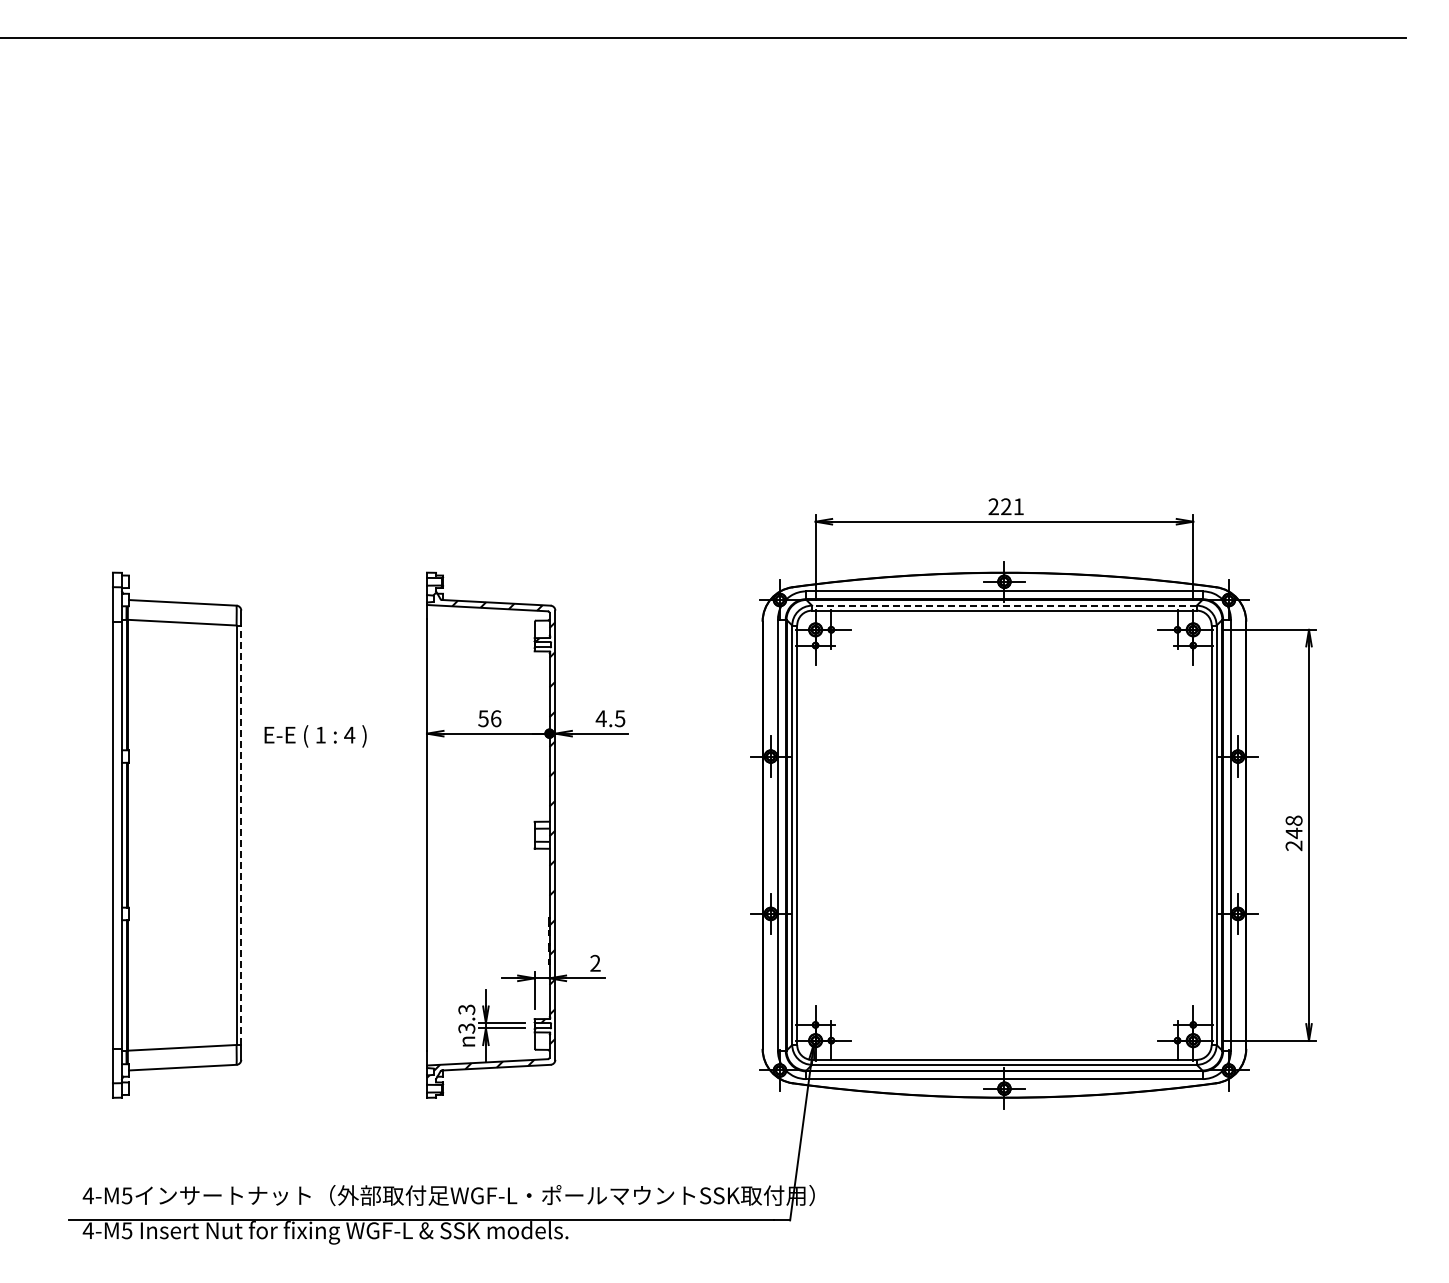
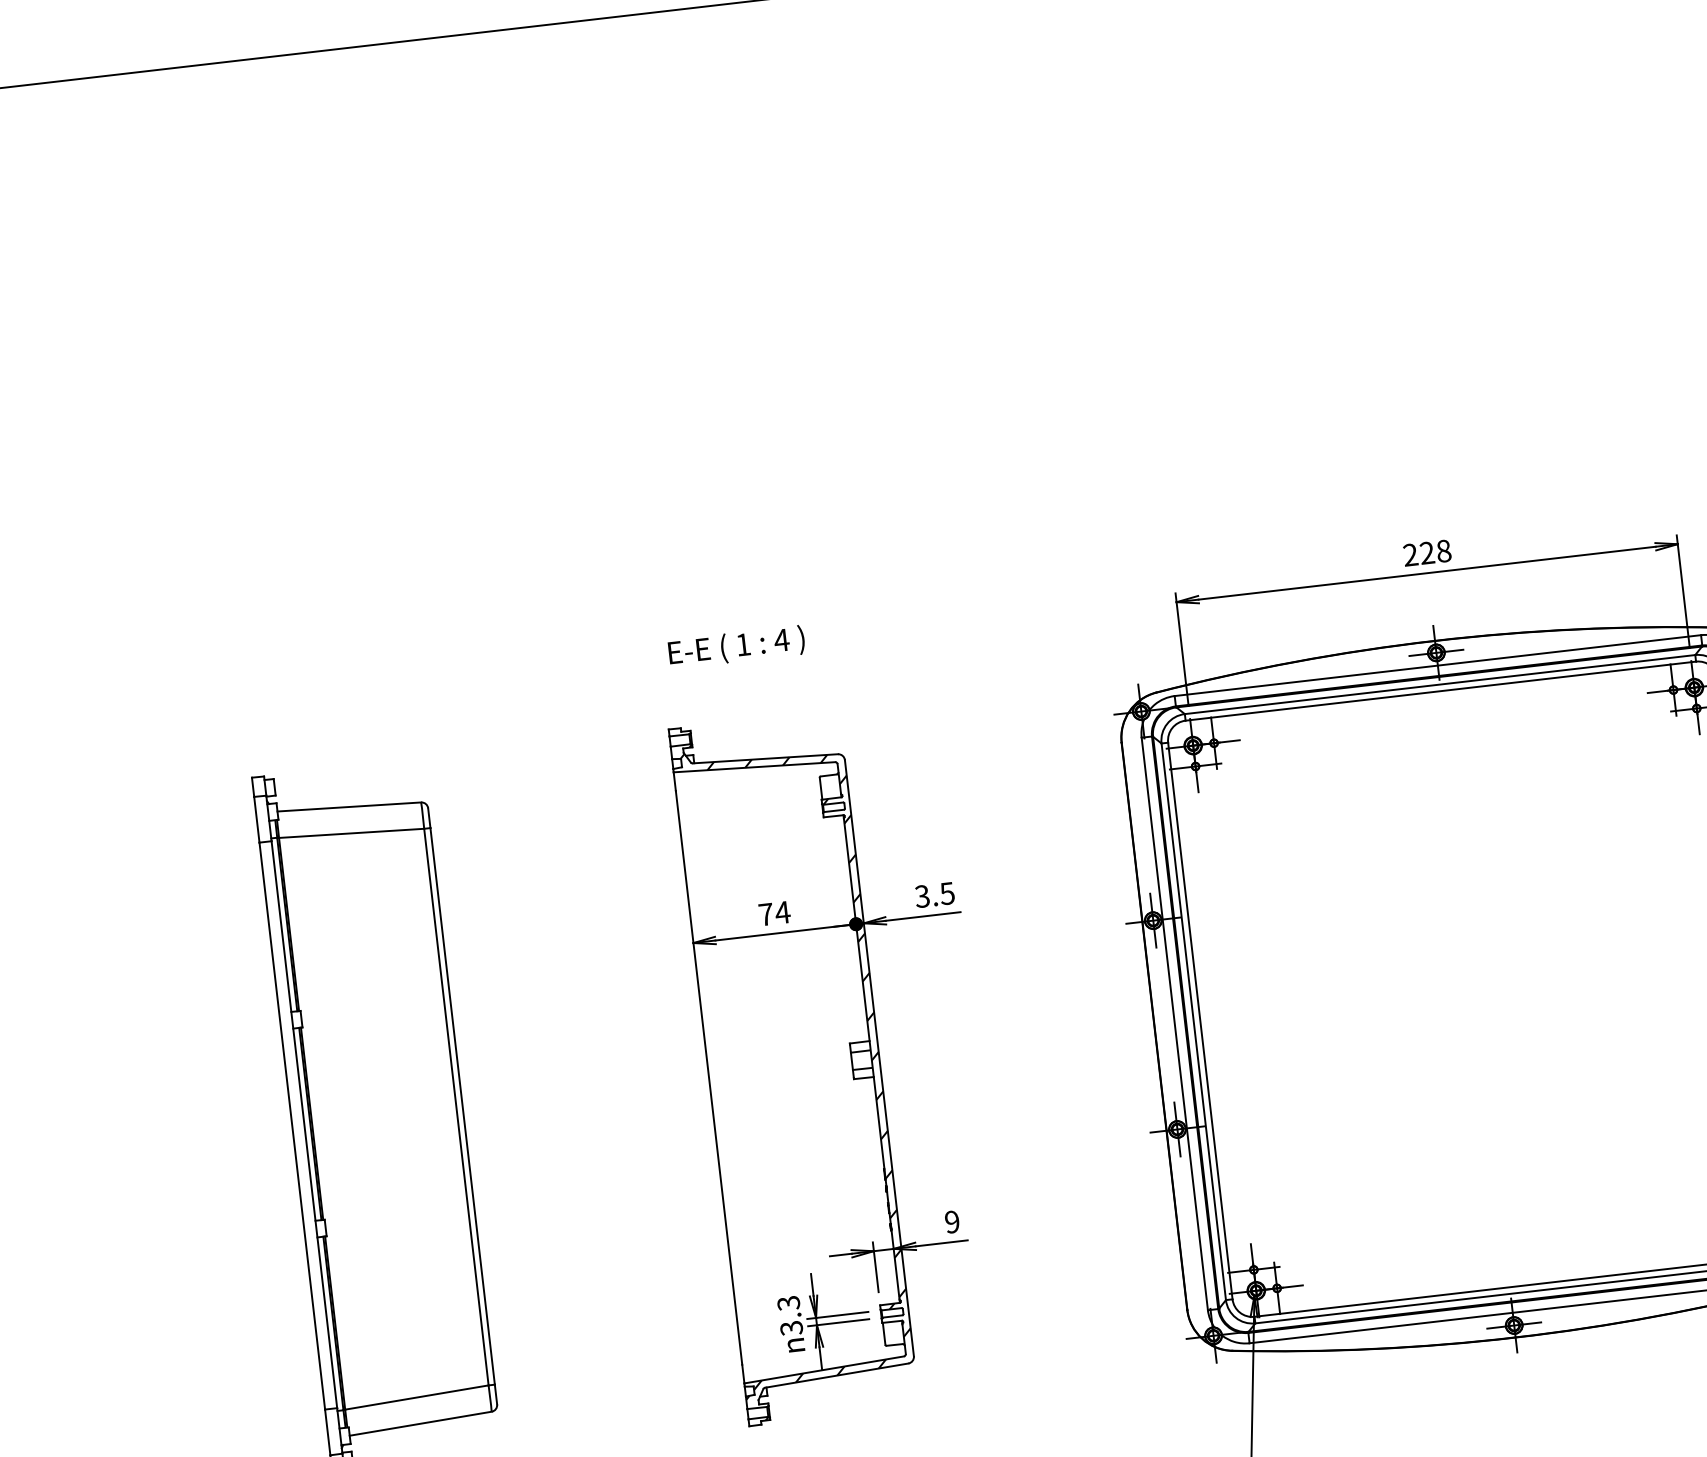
text: (1018, 506) -> (1443, 550), 221 -> 228
line: (1003, 605) -> (1438, 684), dashed -> solid
text: (489, 718) -> (774, 913), 56 -> 74
text: (600, 718) -> (921, 896), 4.5 -> 3.5
text: (315, 736) -> (736, 647), moved
line: (241, 835) -> (462, 1106), dashed -> solid
text: (595, 963) -> (952, 1222), 2 -> 9

